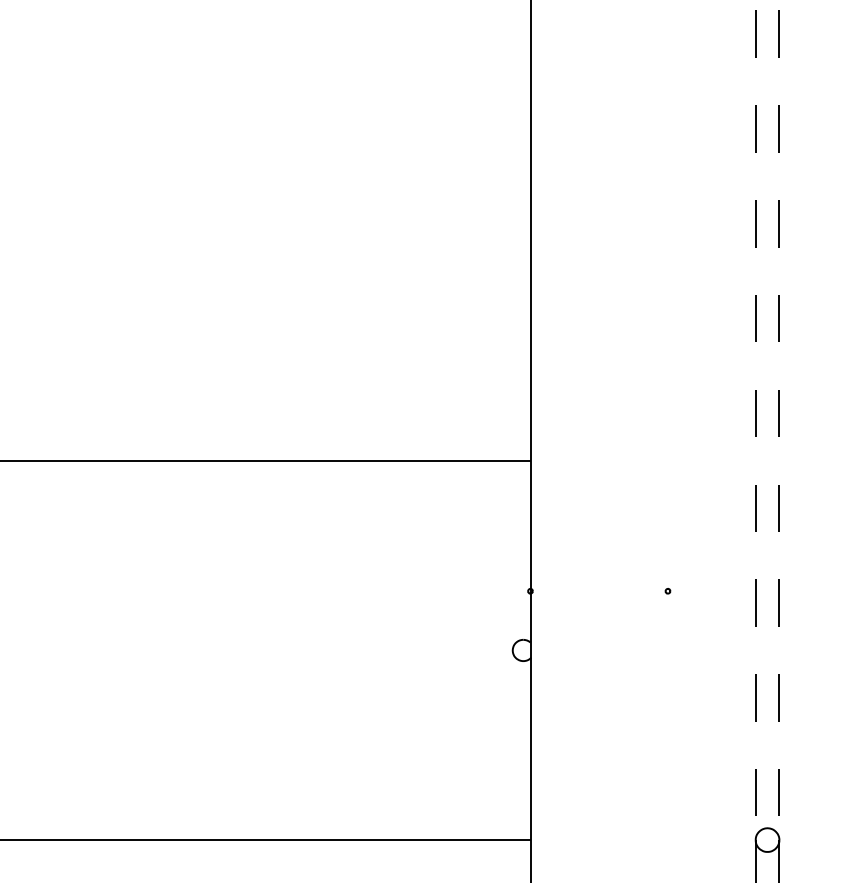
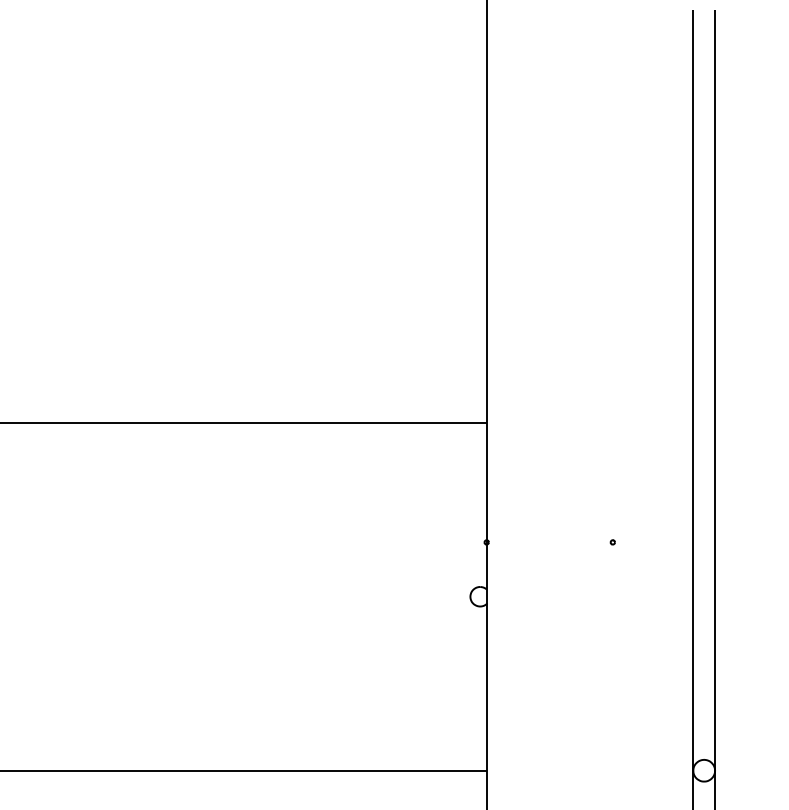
line: (755, 425) -> (693, 390), dashed -> solid
line: (779, 425) -> (715, 390), dashed -> solid

